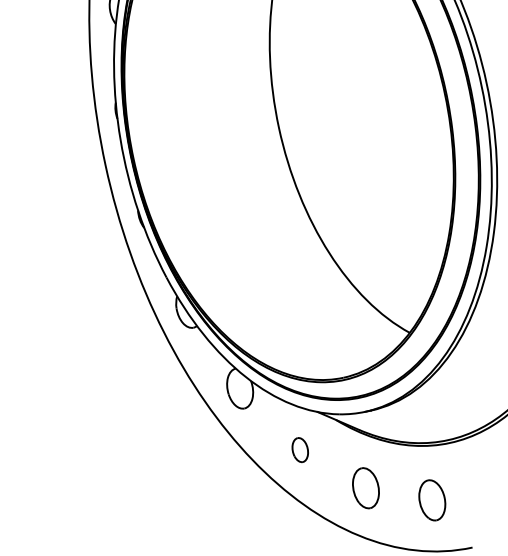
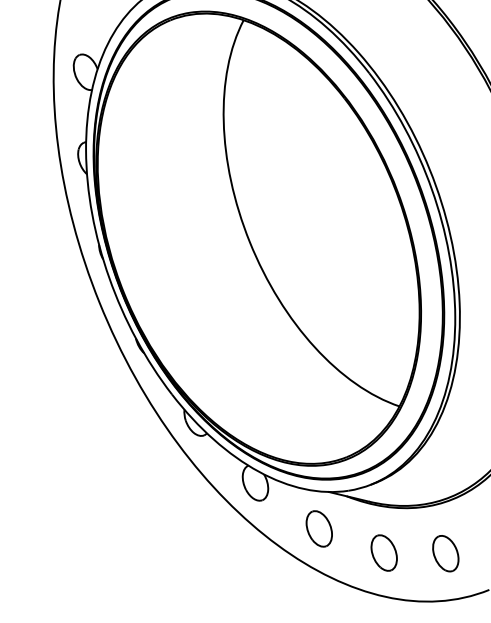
part: (299, 449) -> (318, 528), size x1.67

